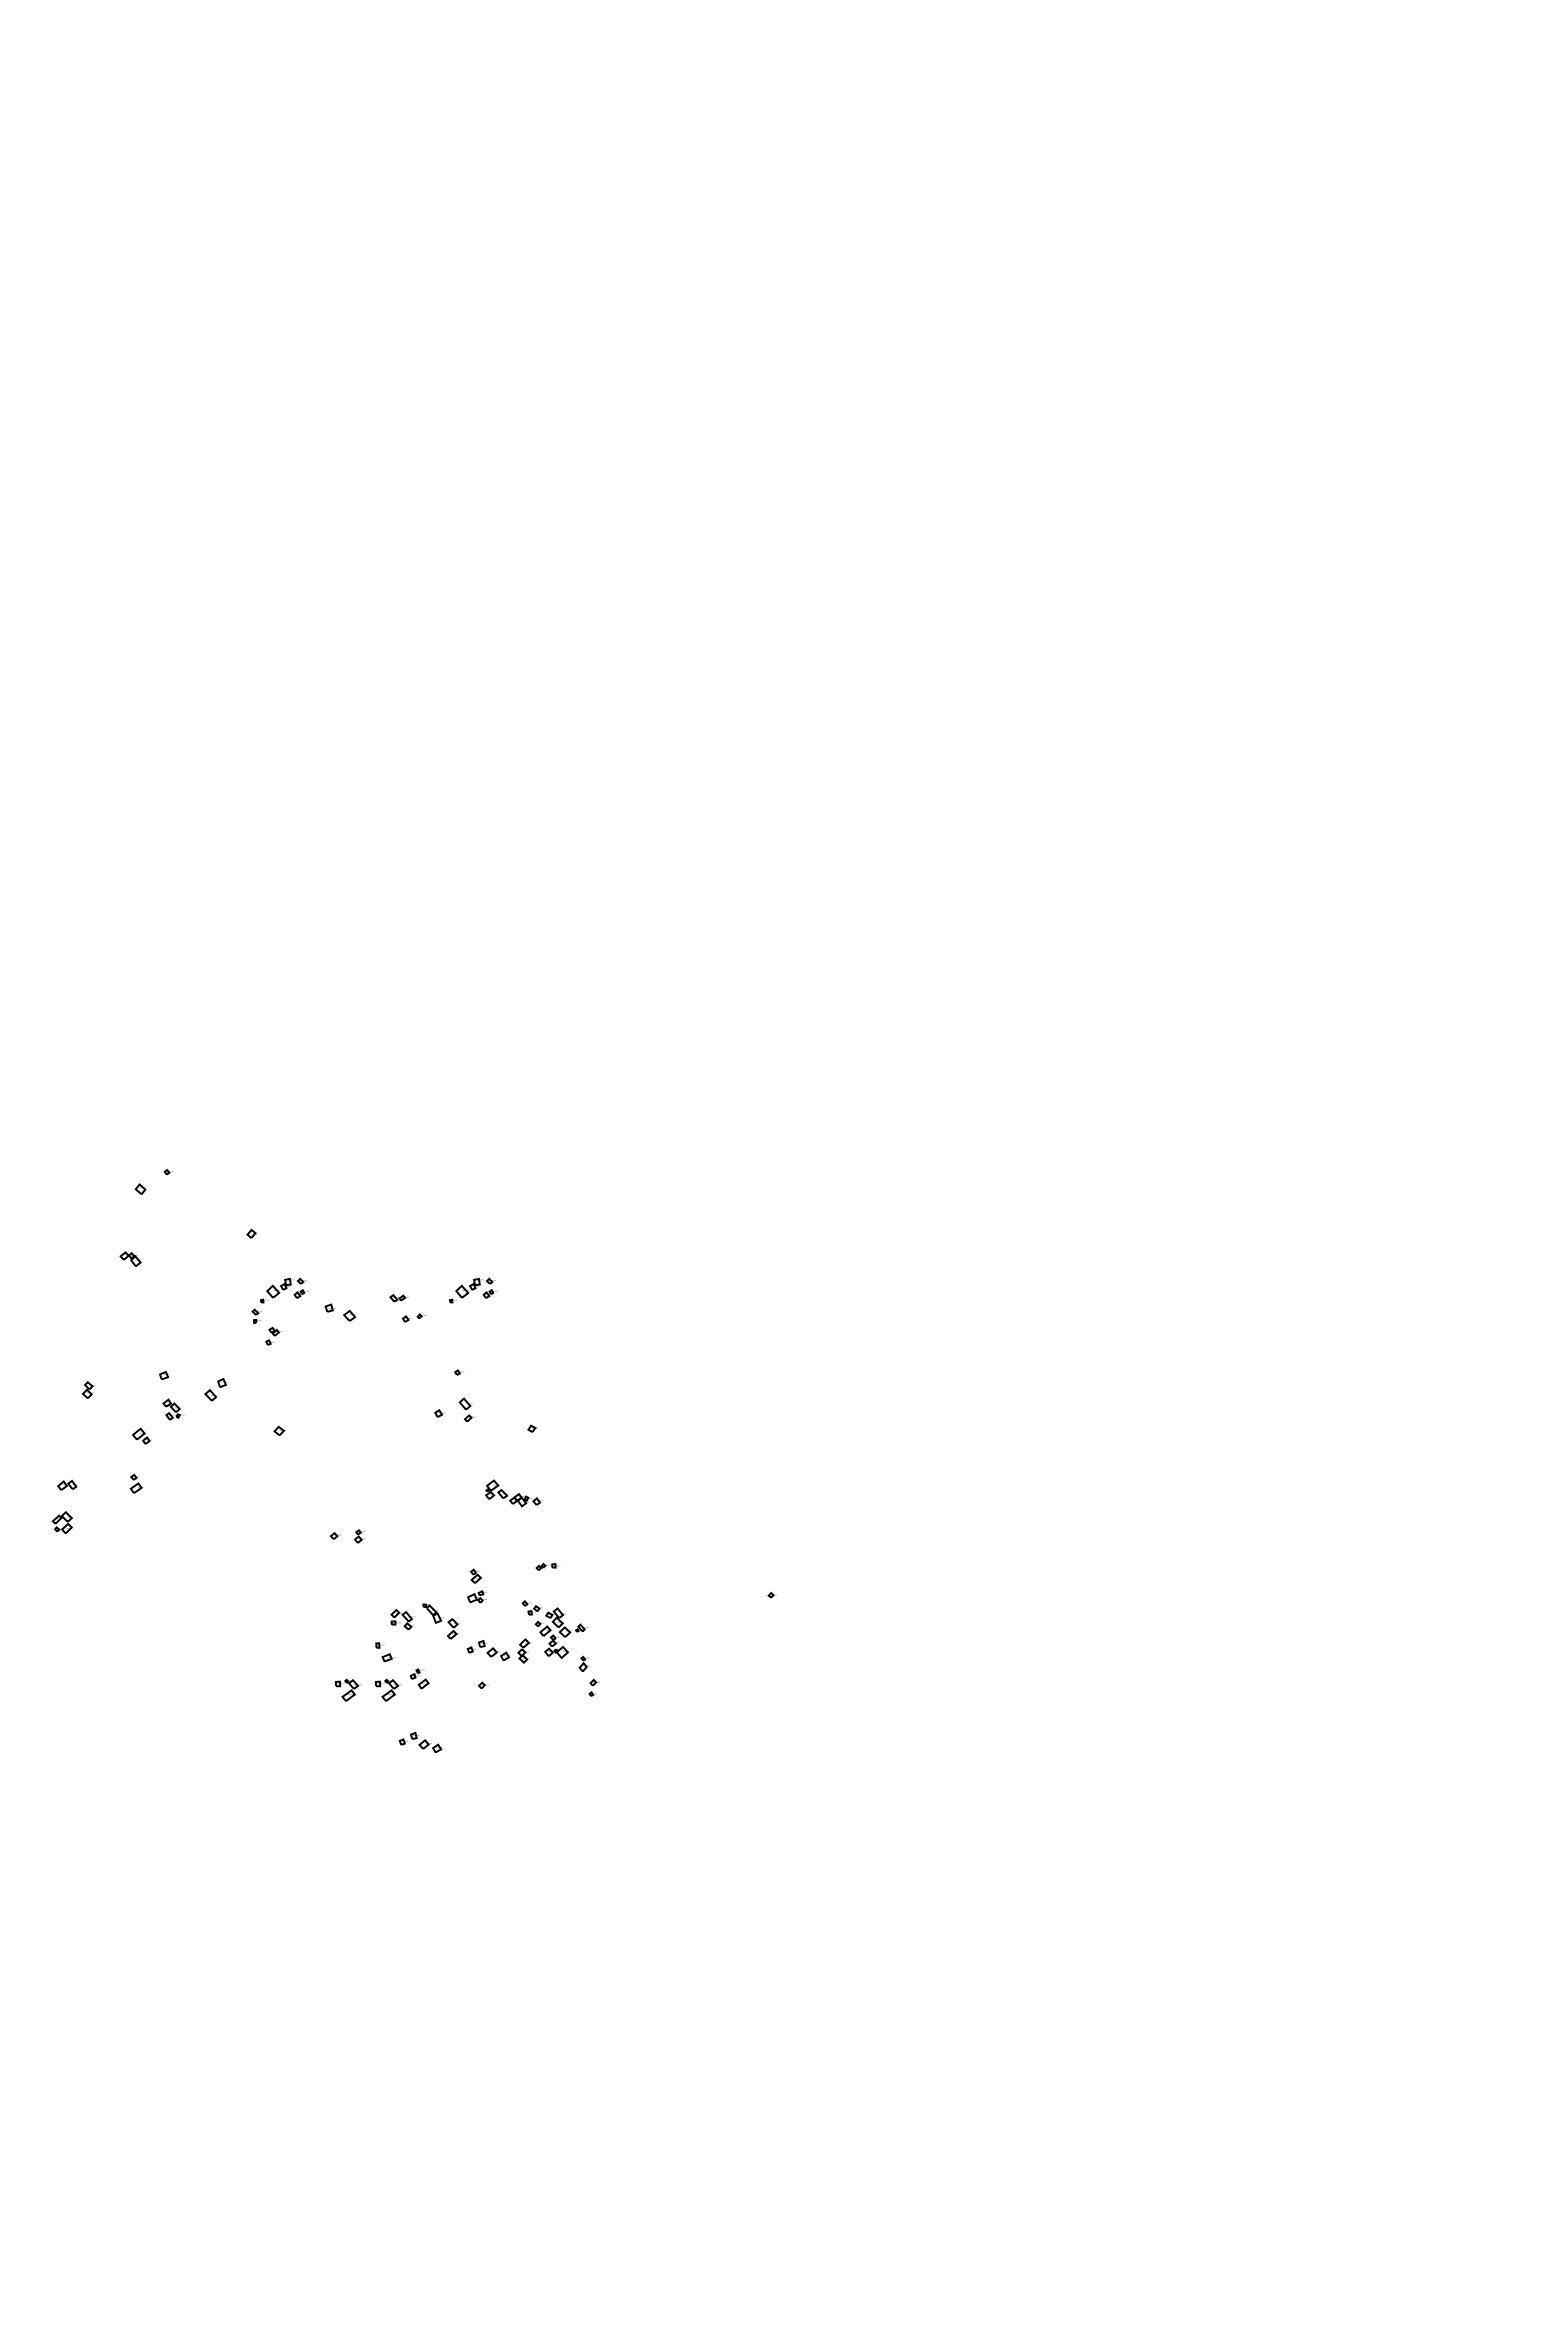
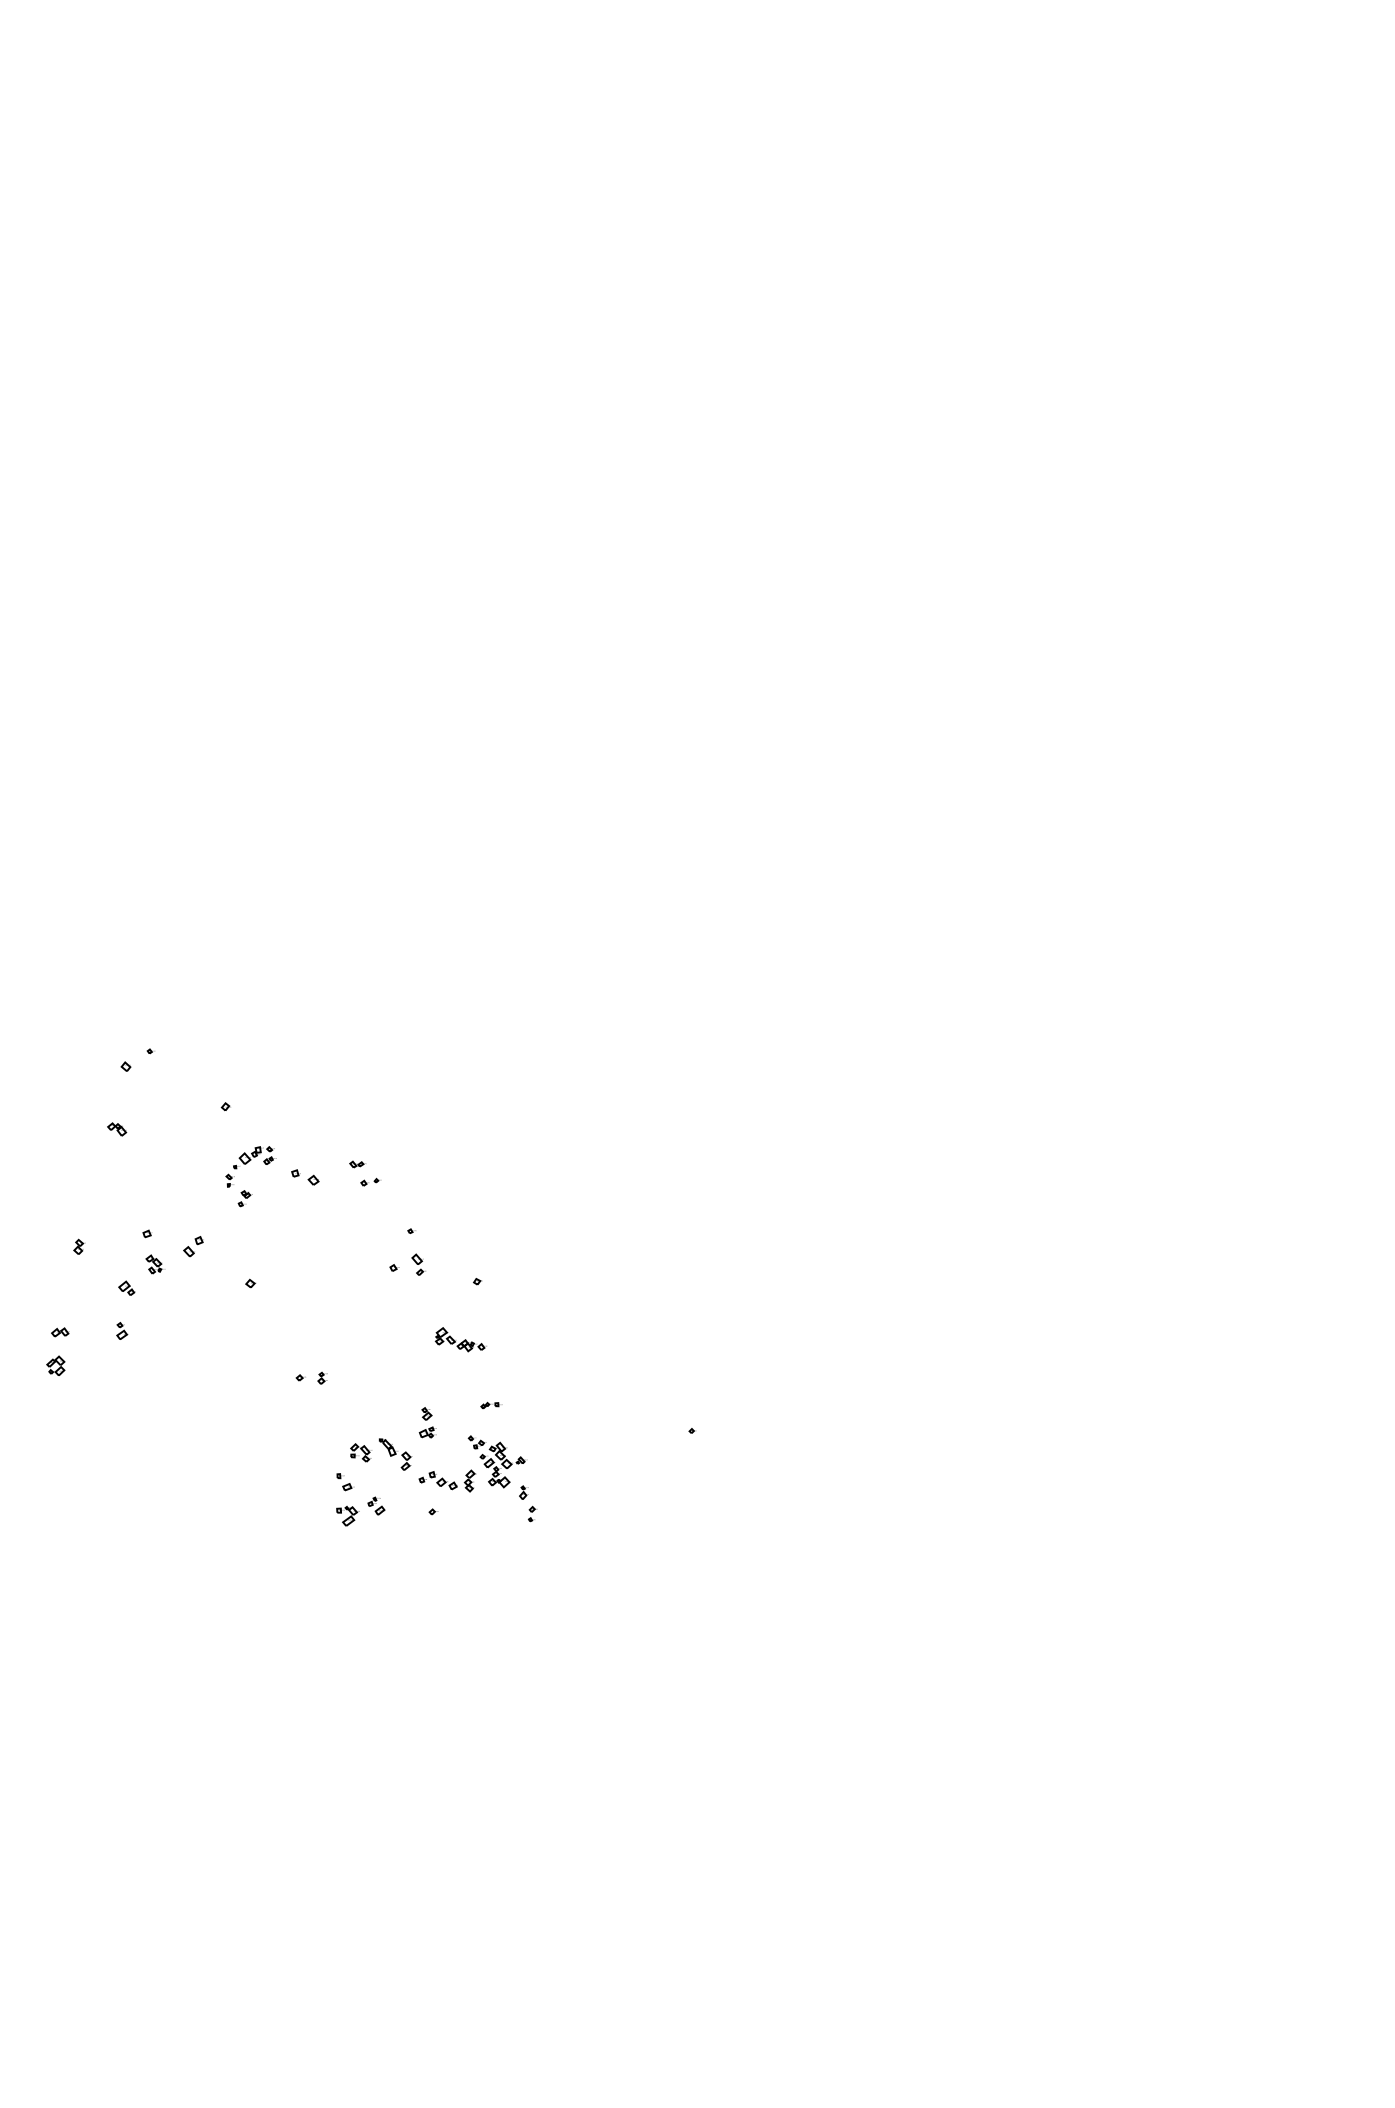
part: (473, 1290) -> (424, 1157), removed
part: (347, 1689) -> (311, 1515), removed
part: (420, 1742) -> (377, 1563), removed

